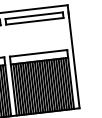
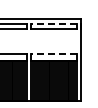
line: (34, 15) -> (54, 24), solid -> dashed
line: (39, 53) -> (54, 54), solid -> dashed

